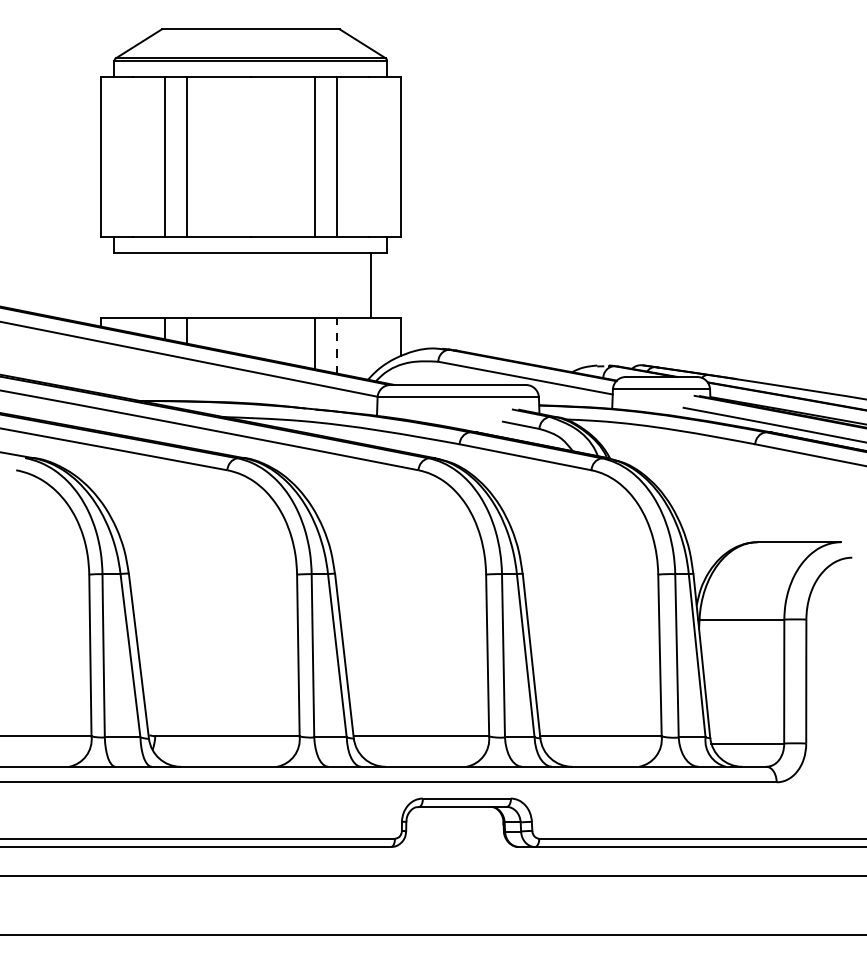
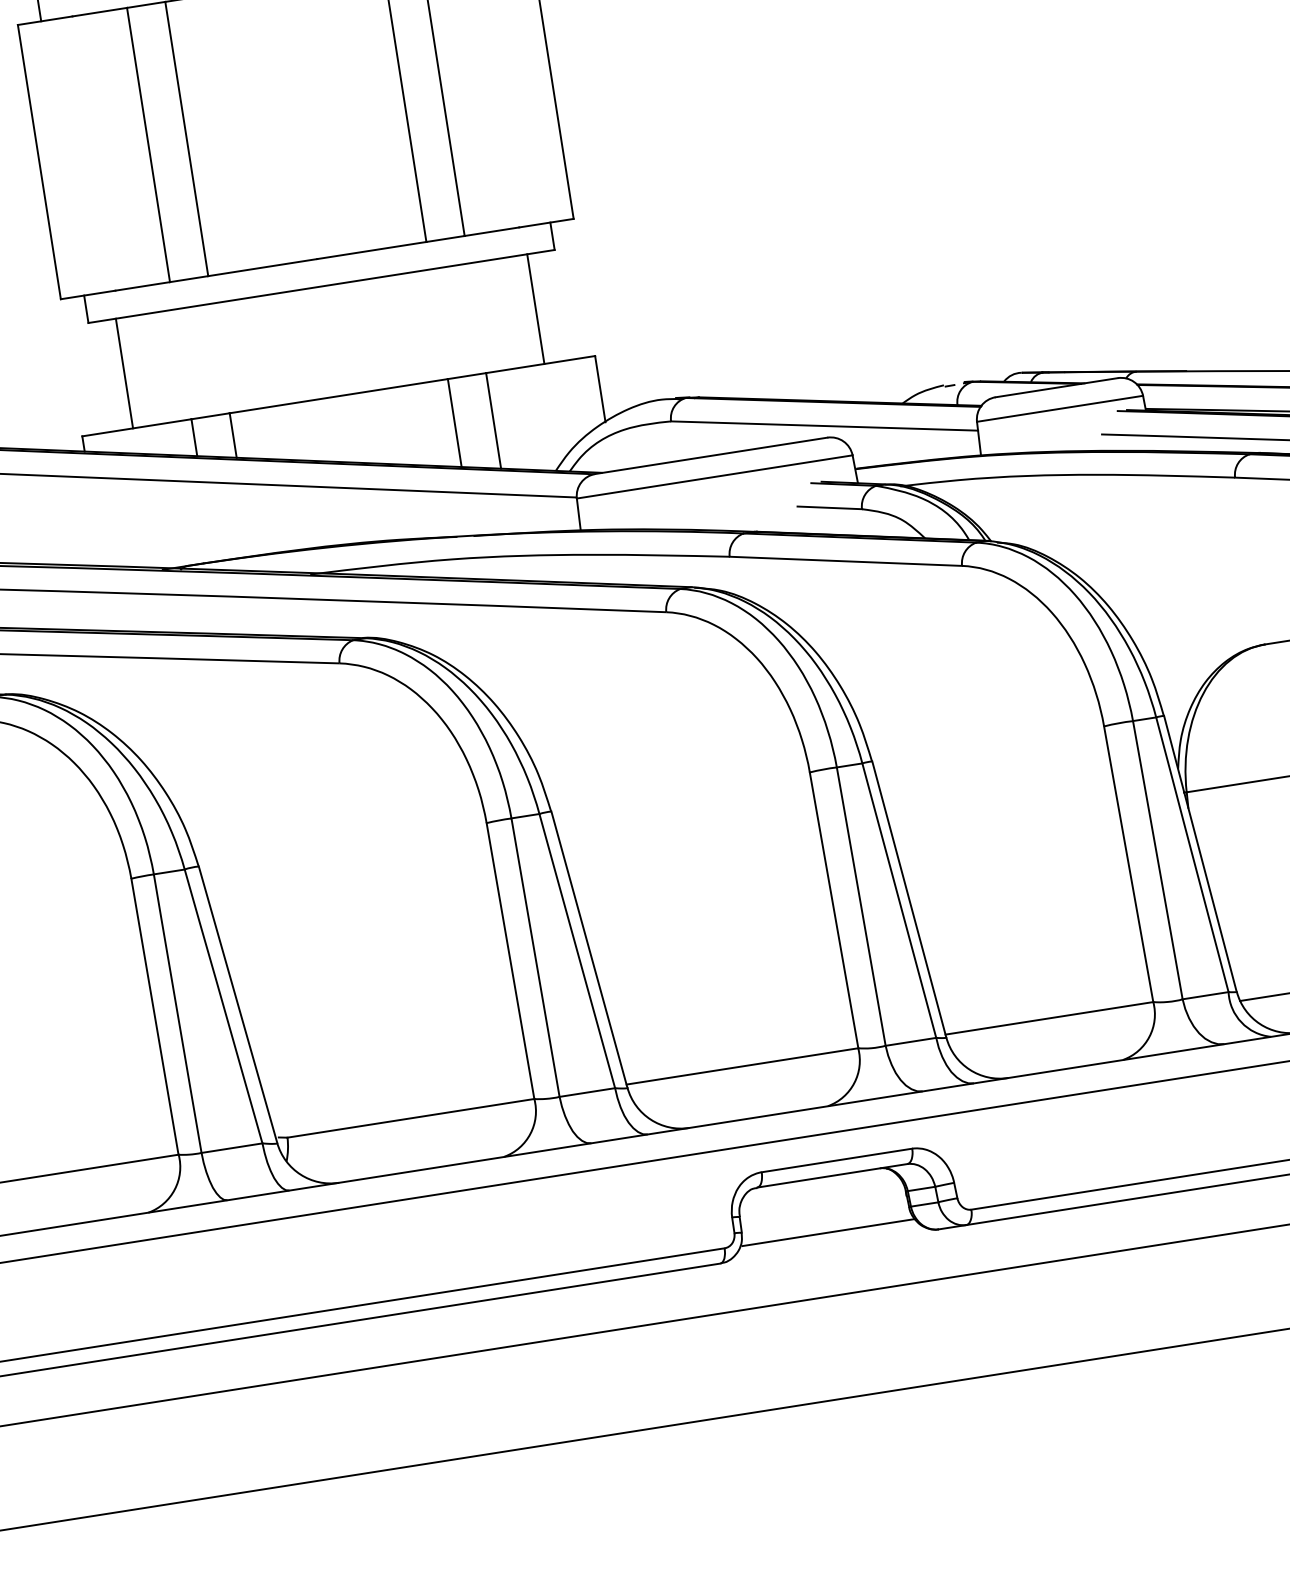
line: (130, 285) -> (124, 373), added
line: (337, 345) -> (494, 420), dashed -> solid
line: (455, 838) -> (828, 1231), added

